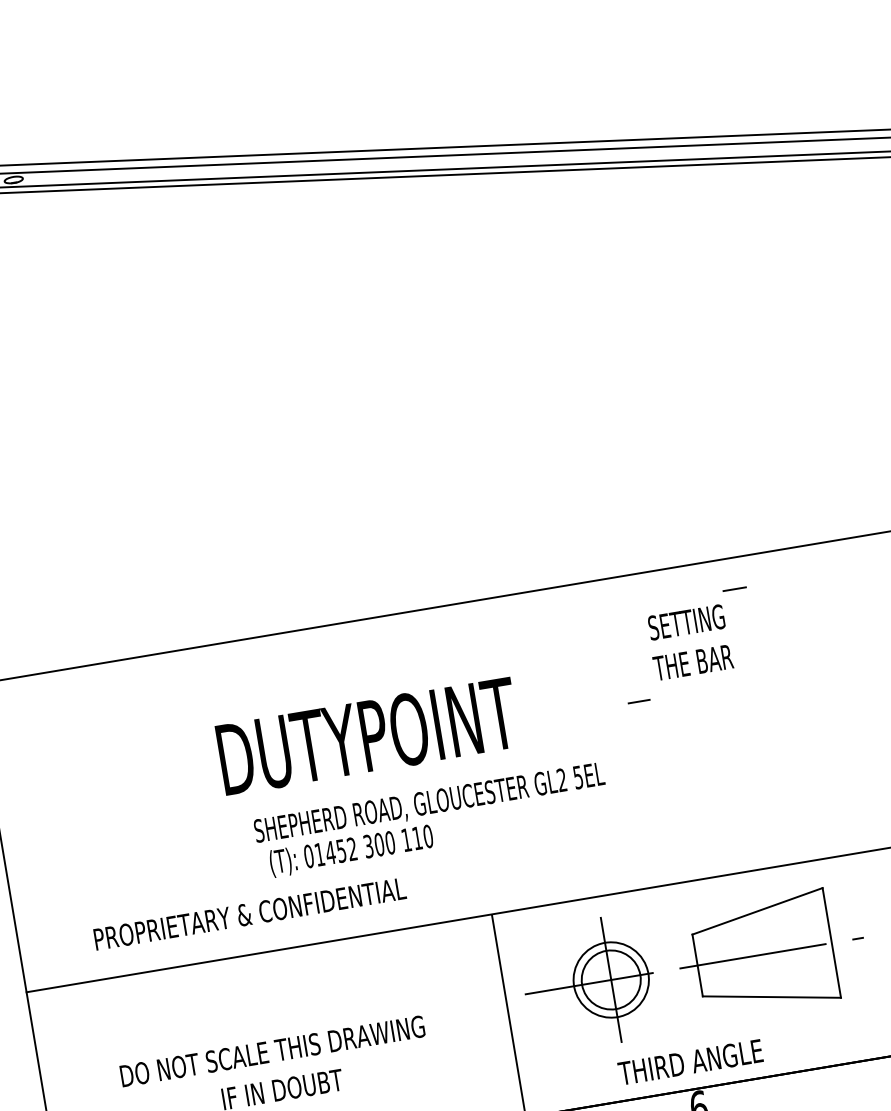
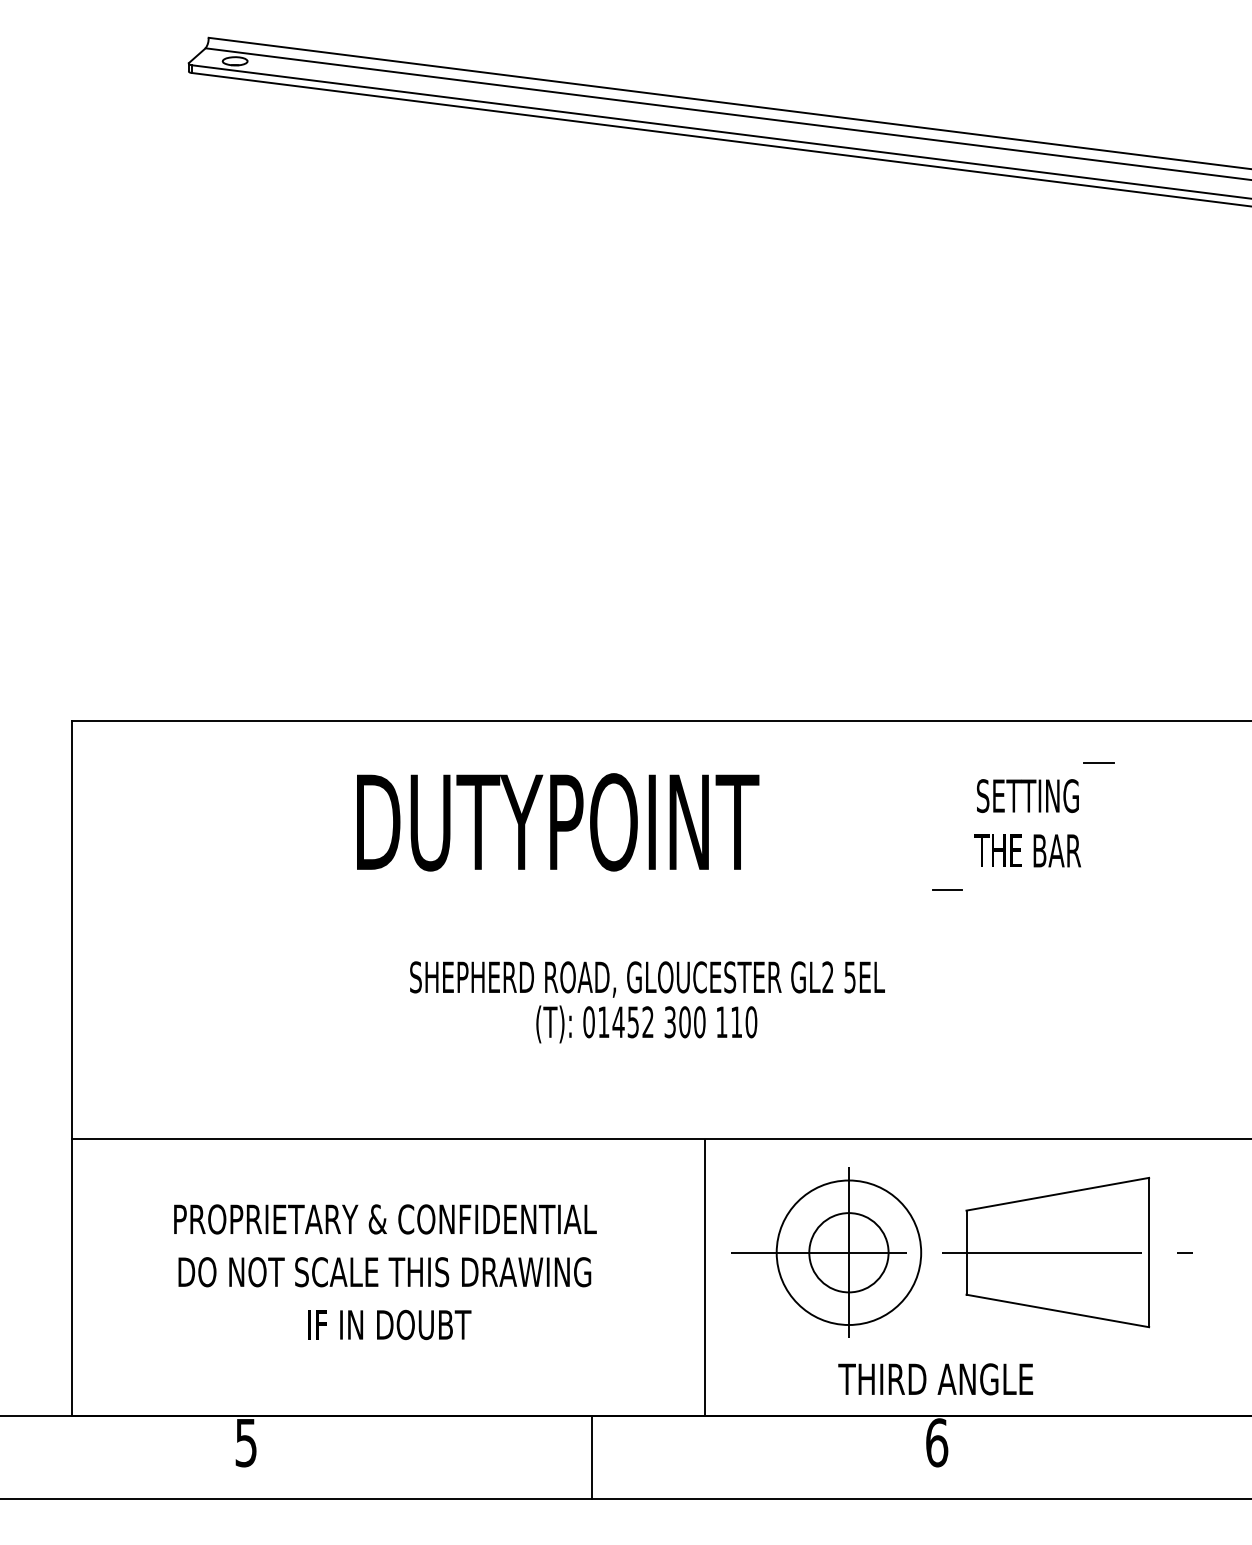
text: (368, 736) -> (558, 822), moved
text: (351, 851) -> (646, 1024), moved
text: (250, 914) -> (385, 1219), moved
circle: (610, 979) -> (848, 1252), size x1.43

